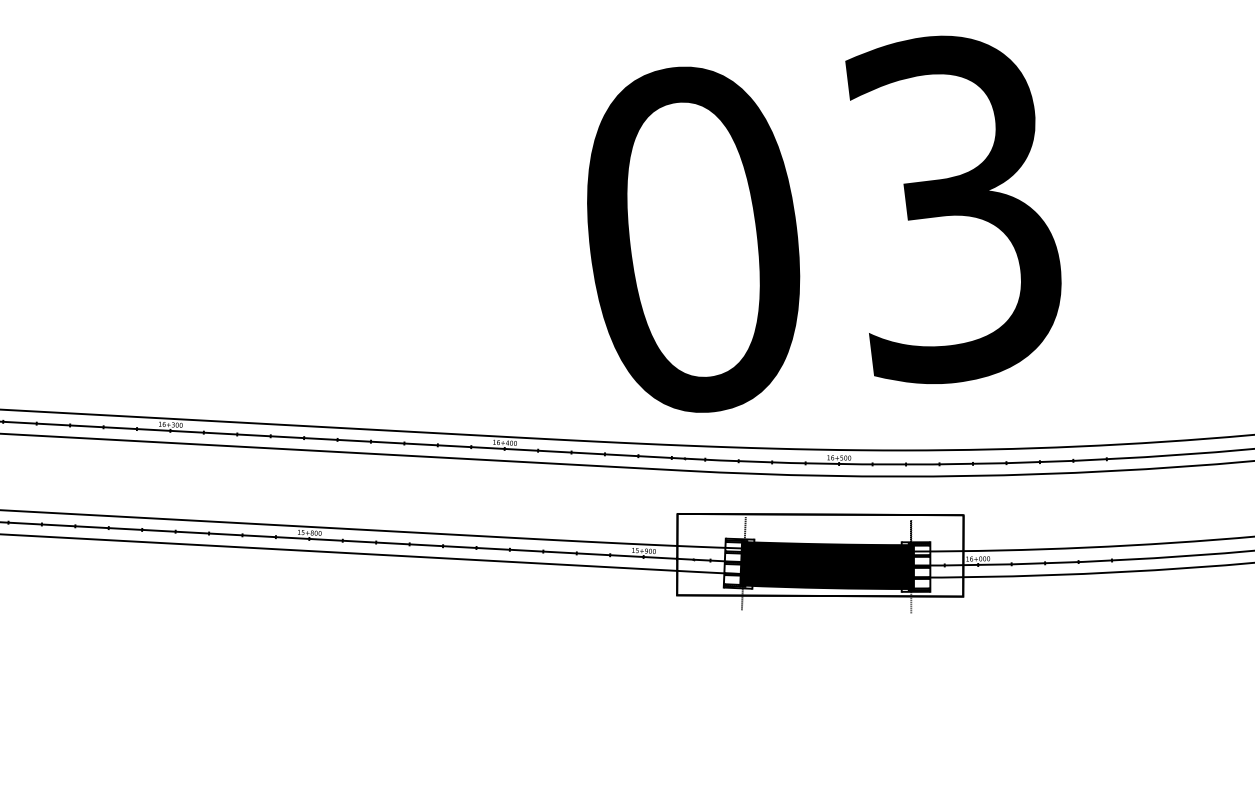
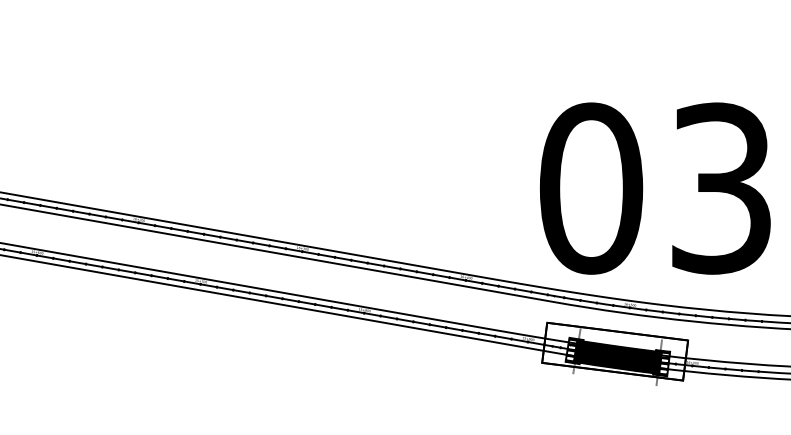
text: (821, 223) -> (655, 188), moved

